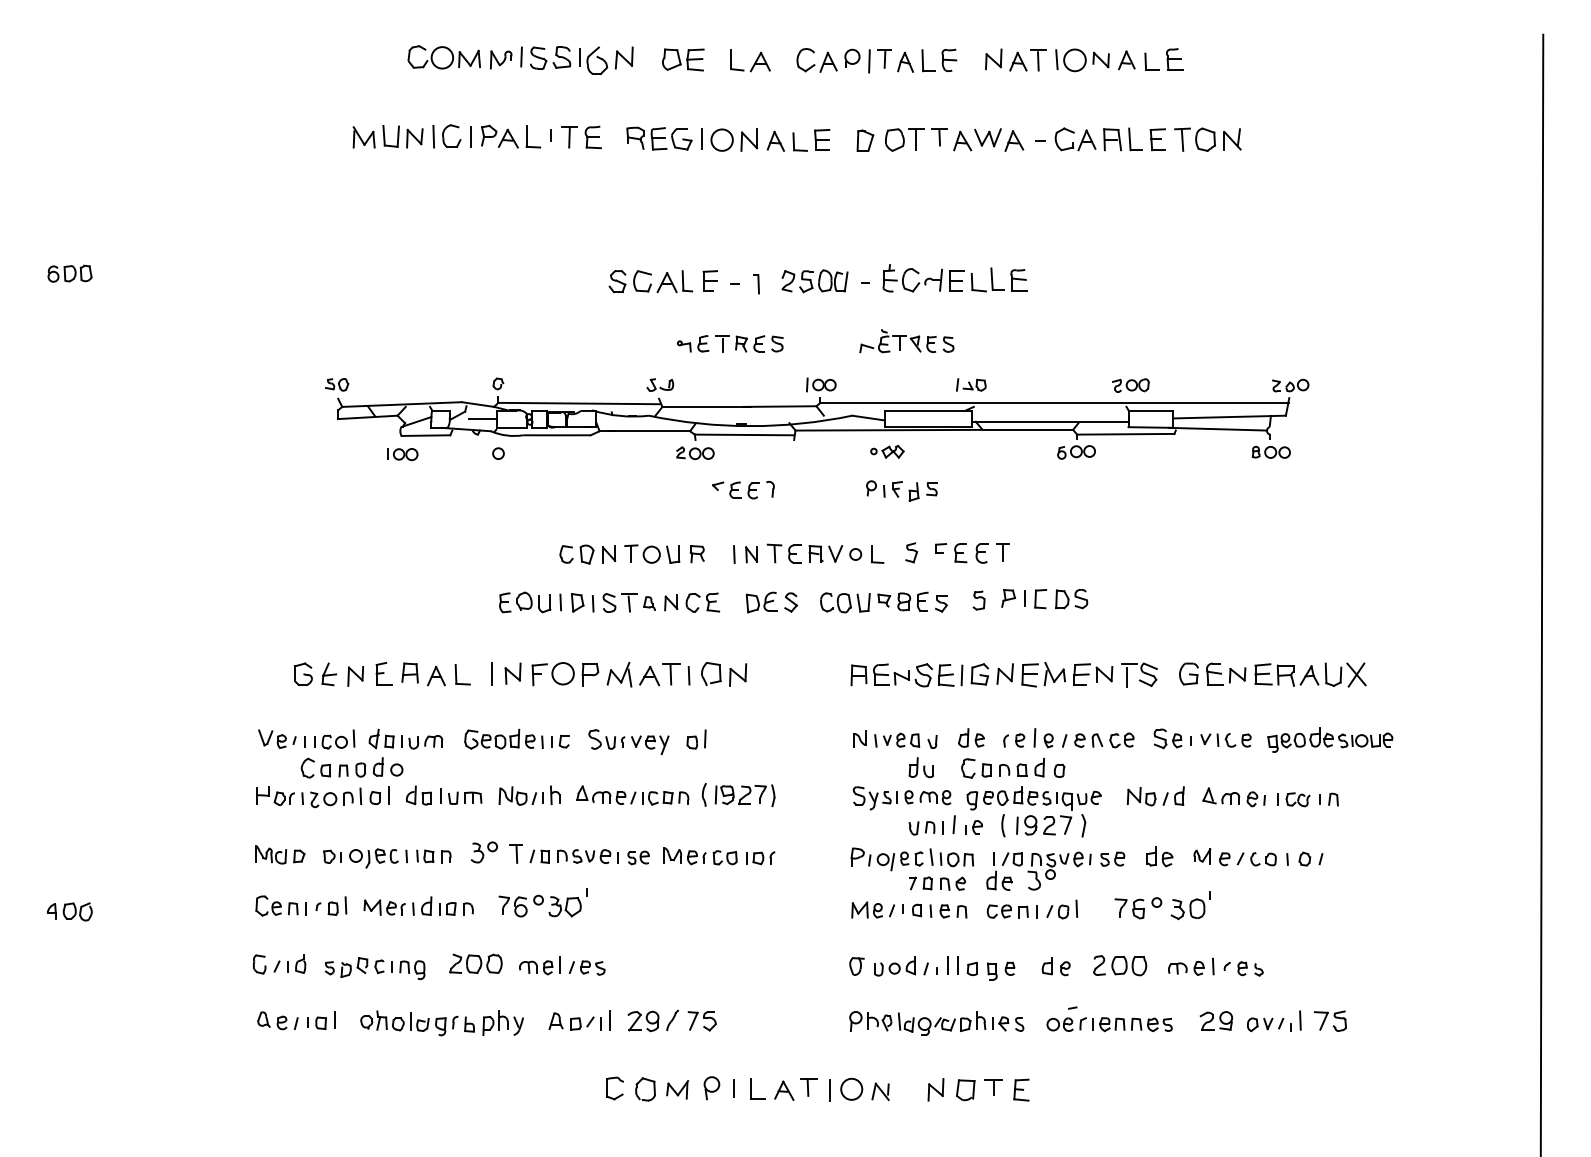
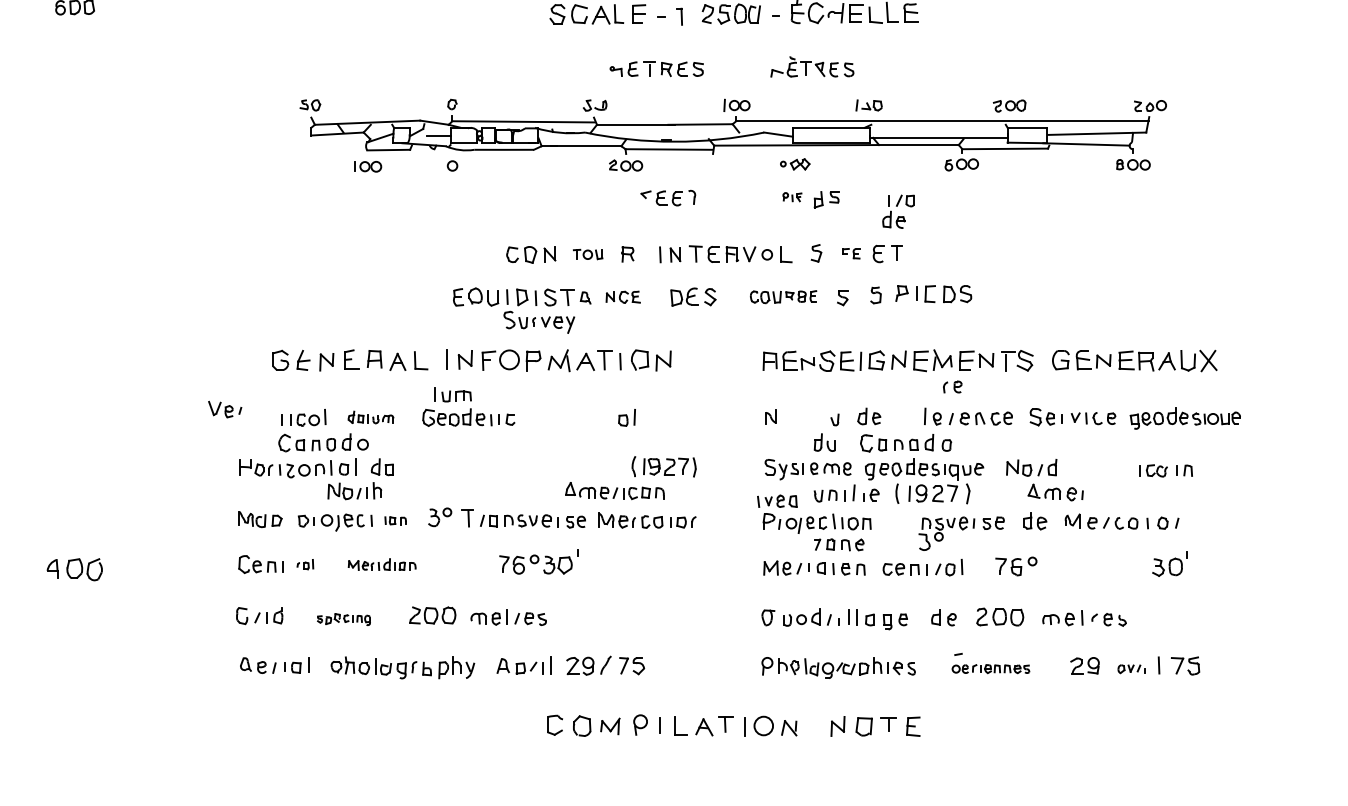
part: (884, 488) -> (792, 196), size x0.6
part: (652, 553) -> (588, 253), size x0.6
part: (951, 553) -> (851, 253), size x0.6
part: (692, 602) -> (623, 297), size x0.7
part: (874, 602) -> (783, 297), size x0.7
part: (277, 738) -> (225, 409), moved
part: (405, 738) -> (370, 416), size x0.7
part: (897, 739) -> (777, 500), moved
part: (1014, 740) -> (952, 386), moved
part: (628, 742) -> (538, 322), moved
part: (529, 795) -> (354, 490), moved
part: (632, 795) -> (614, 490), moved
part: (461, 796) -> (453, 394), moved
part: (1233, 797) -> (1055, 492), moved
part: (433, 856) -> (395, 520), size x0.7
part: (1004, 871) -> (898, 211), moved
part: (542, 902) -> (538, 561), moved
part: (331, 905) -> (305, 564), size x0.6
part: (418, 905) -> (382, 564), size x0.7
part: (1190, 905) -> (1169, 564), moved
part: (69, 911) -> (74, 569), size x1.4
part: (375, 968) -> (344, 619), size x0.6
part: (1109, 1024) -> (990, 668), size x0.7
part: (1269, 1024) -> (1131, 668), size x0.7

